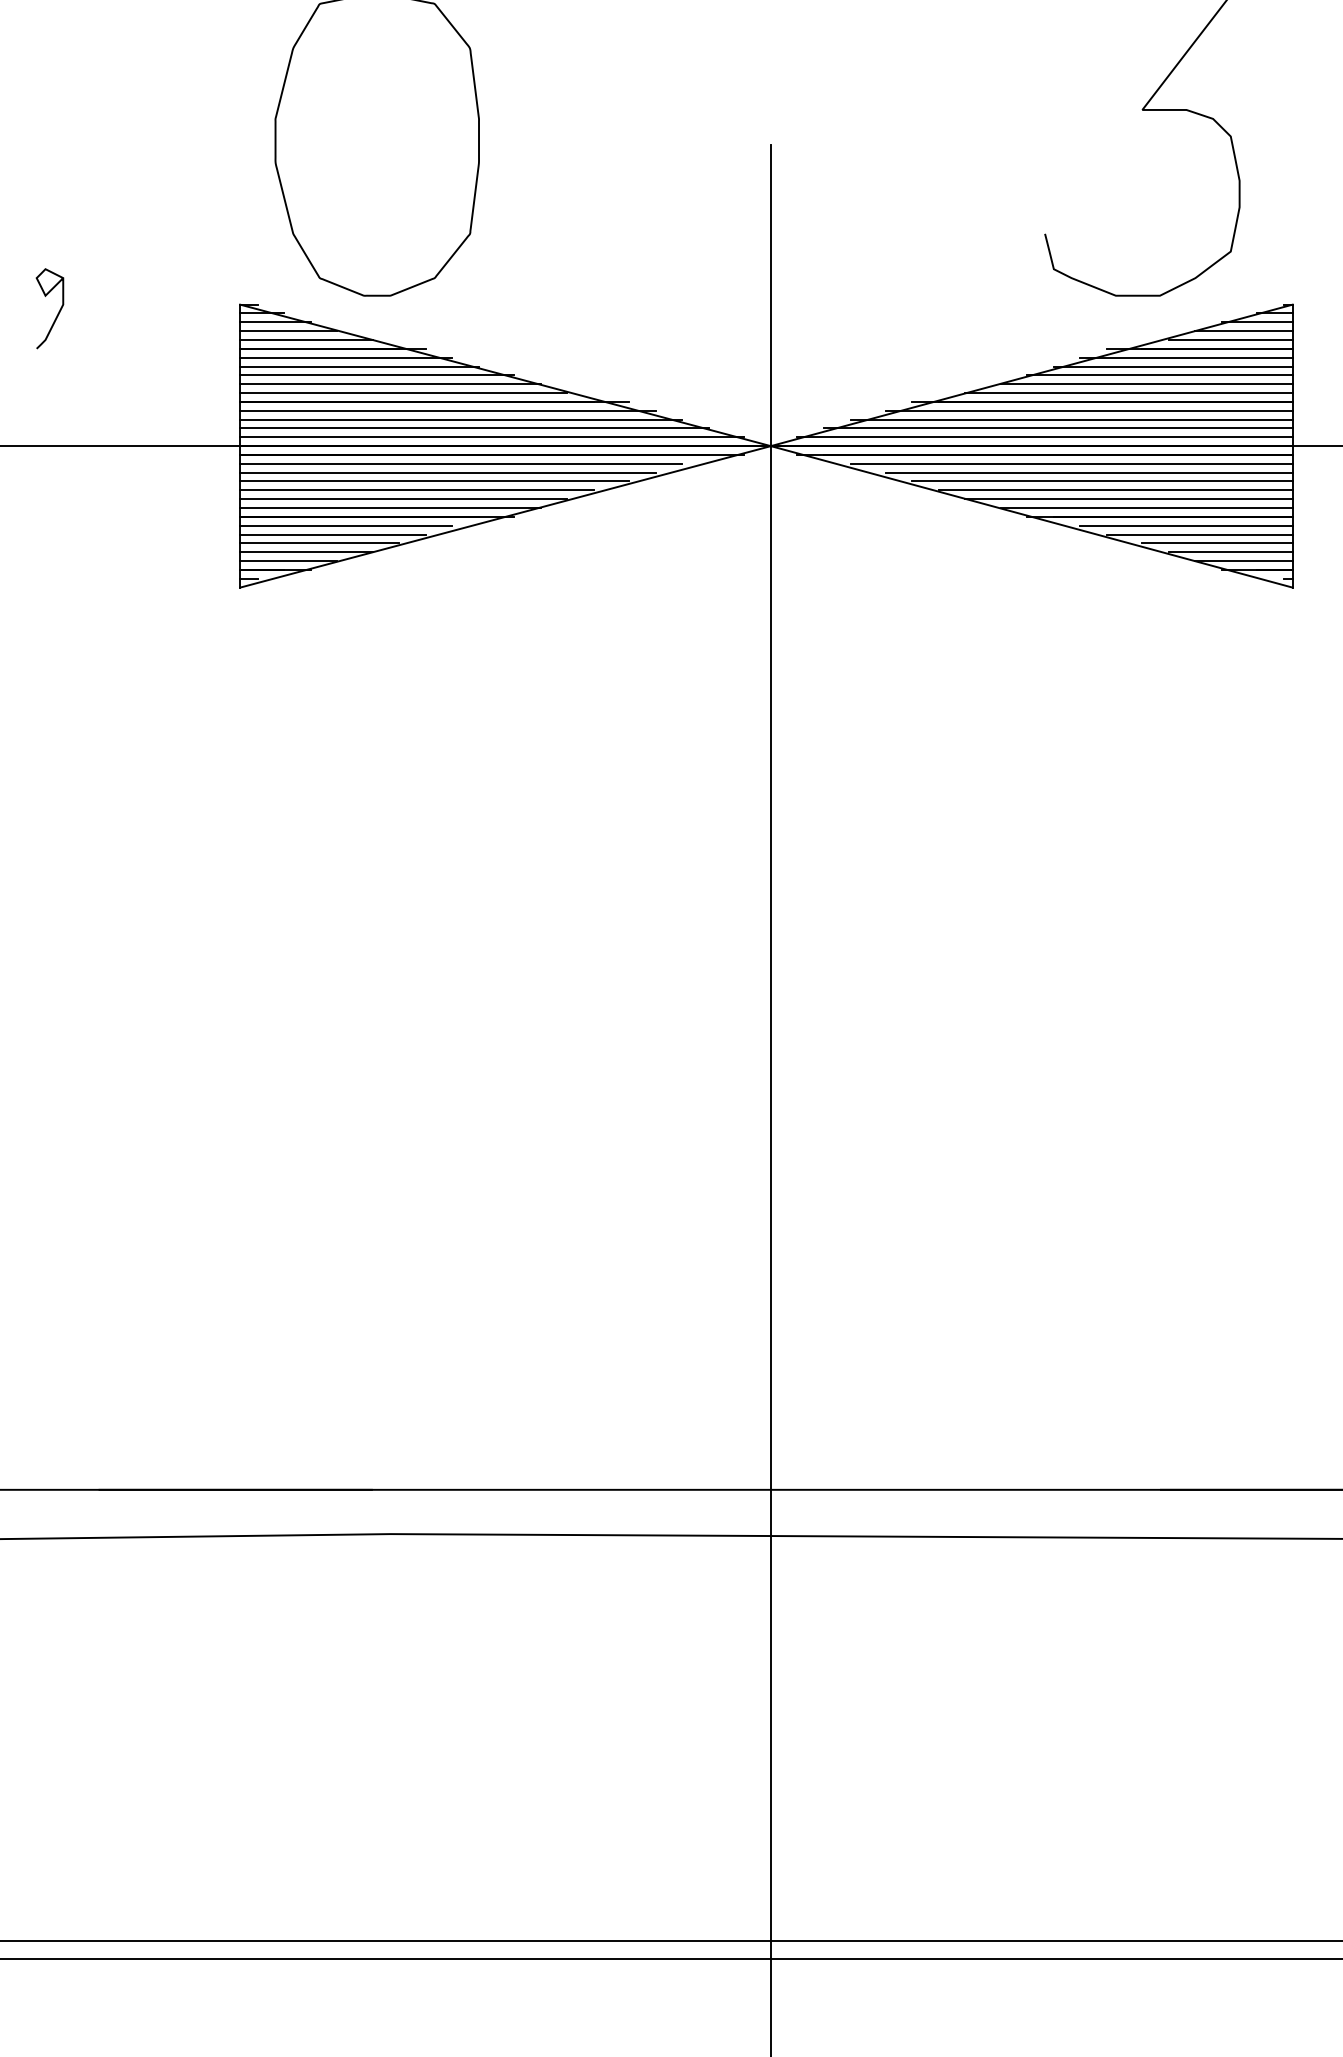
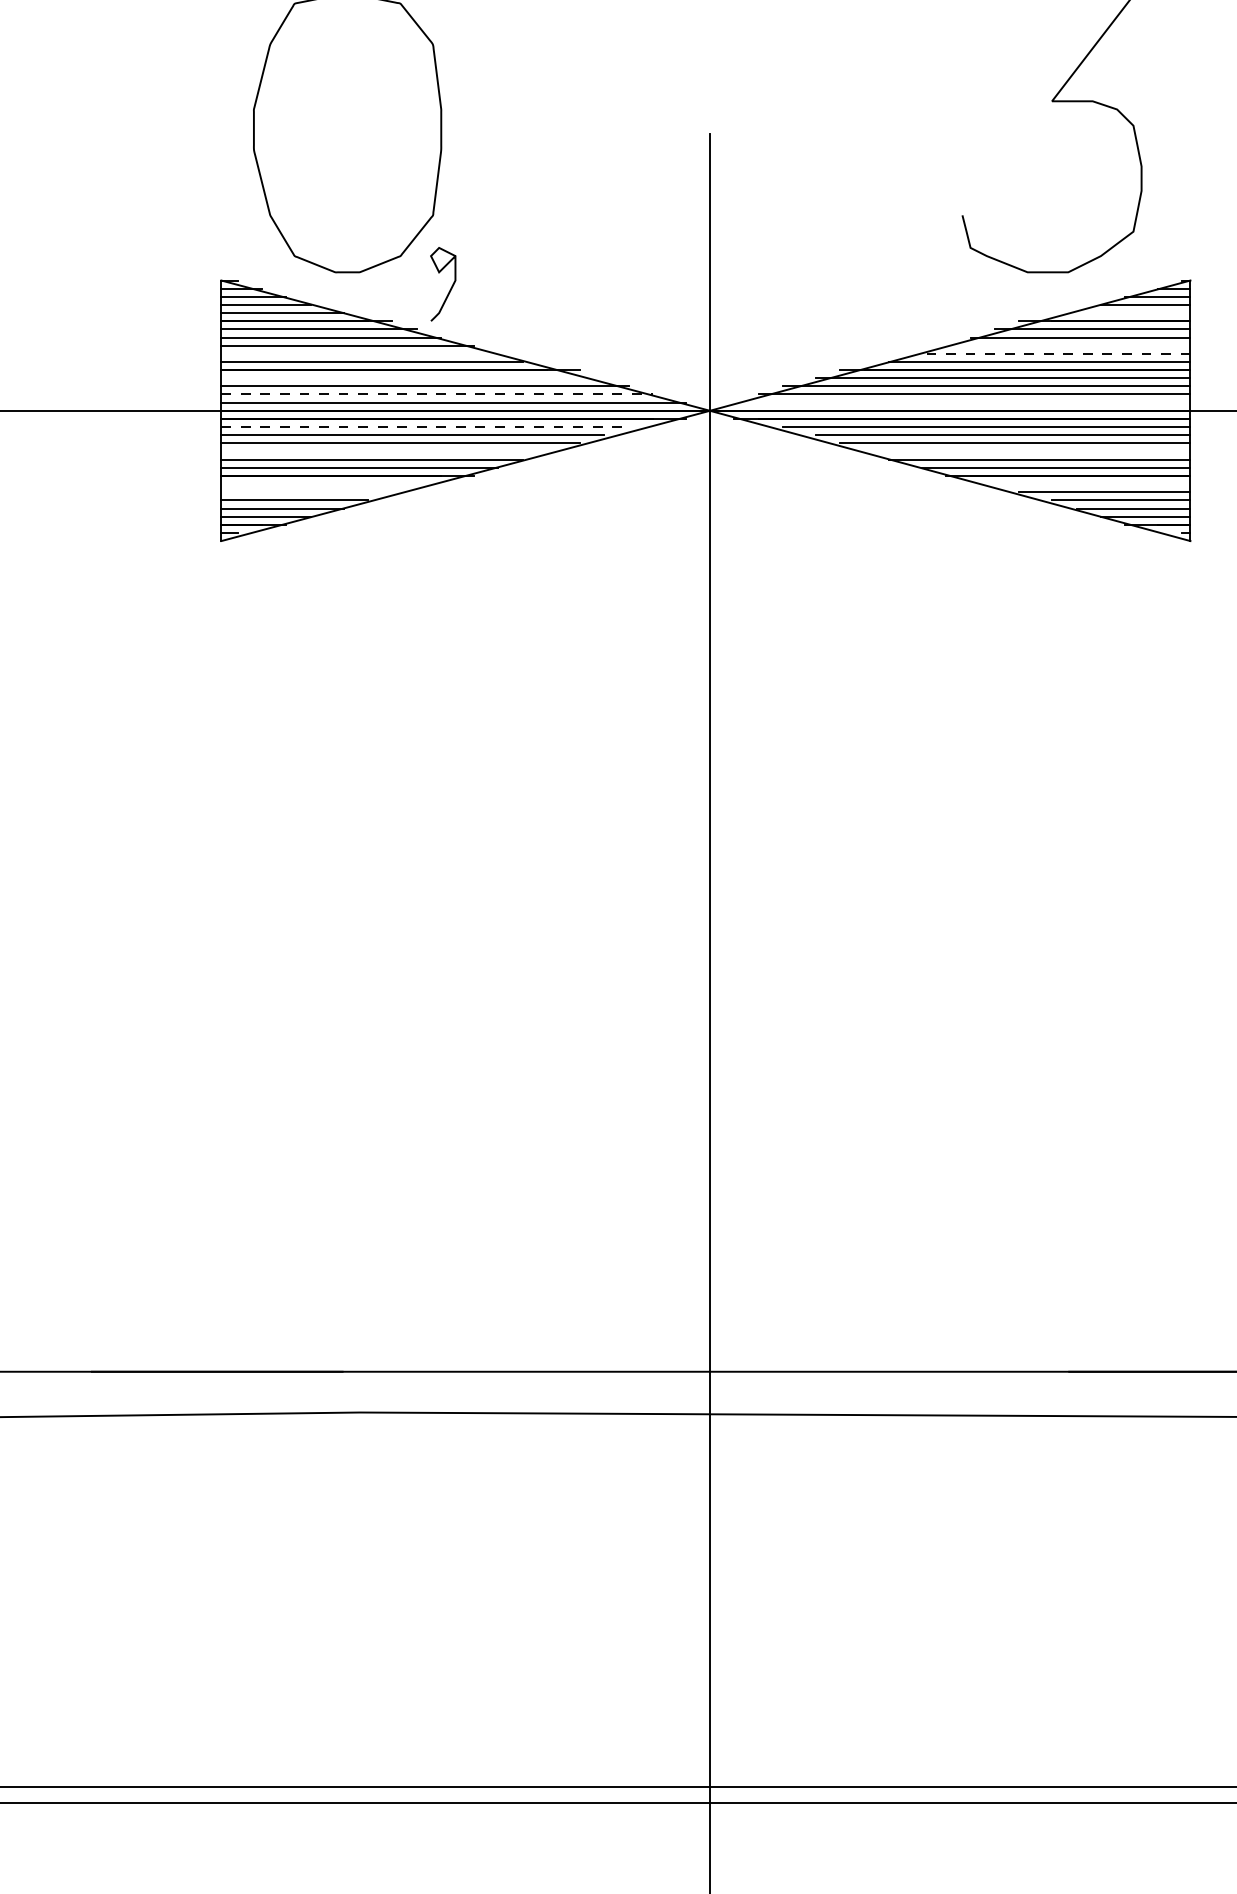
curve: (57, 312) -> (450, 287), moved
line: (1230, 340) -> (1133, 313), removed
line: (1160, 375) -> (1068, 345), removed
line: (390, 383) -> (359, 353), removed
line: (1146, 383) -> (1055, 353), solid -> dashed
line: (447, 411) -> (412, 378), removed
line: (474, 428) -> (437, 394), solid -> dashed
line: (1045, 437) -> (962, 402), removed
line: (460, 464) -> (424, 427), solid -> dashed
line: (417, 490) -> (384, 451), removed
line: (1115, 490) -> (1027, 451), removed
line: (345, 526) -> (318, 484), removed
line: (1186, 526) -> (1092, 484), removed
line: (332, 534) -> (306, 492), removed

